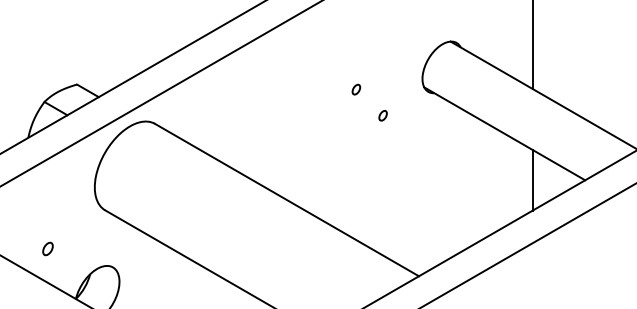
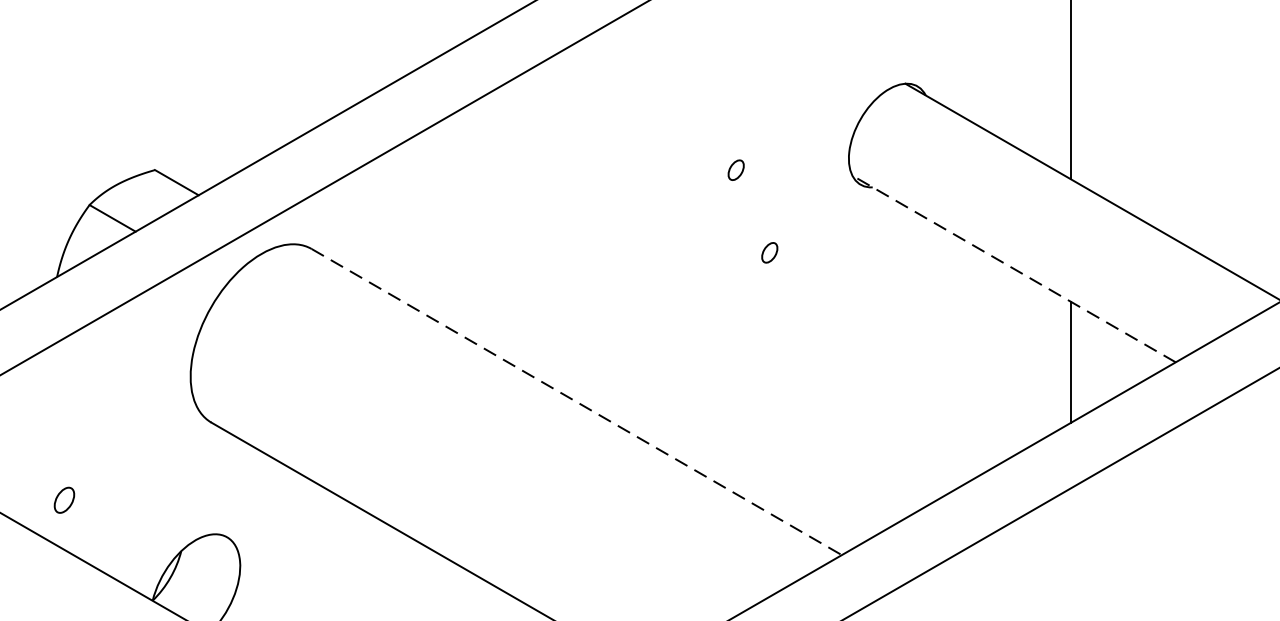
part: (356, 89) -> (736, 169), moved
part: (382, 115) -> (768, 252), moved
line: (504, 133) -> (1013, 268), solid -> dashed
line: (287, 200) -> (577, 402), solid -> dashed
part: (47, 248) -> (63, 499), moved

